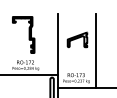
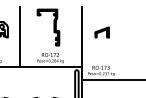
part: (76, 39) -> (101, 32), size x0.7
line: (95, 50) -> (120, 43), removed

